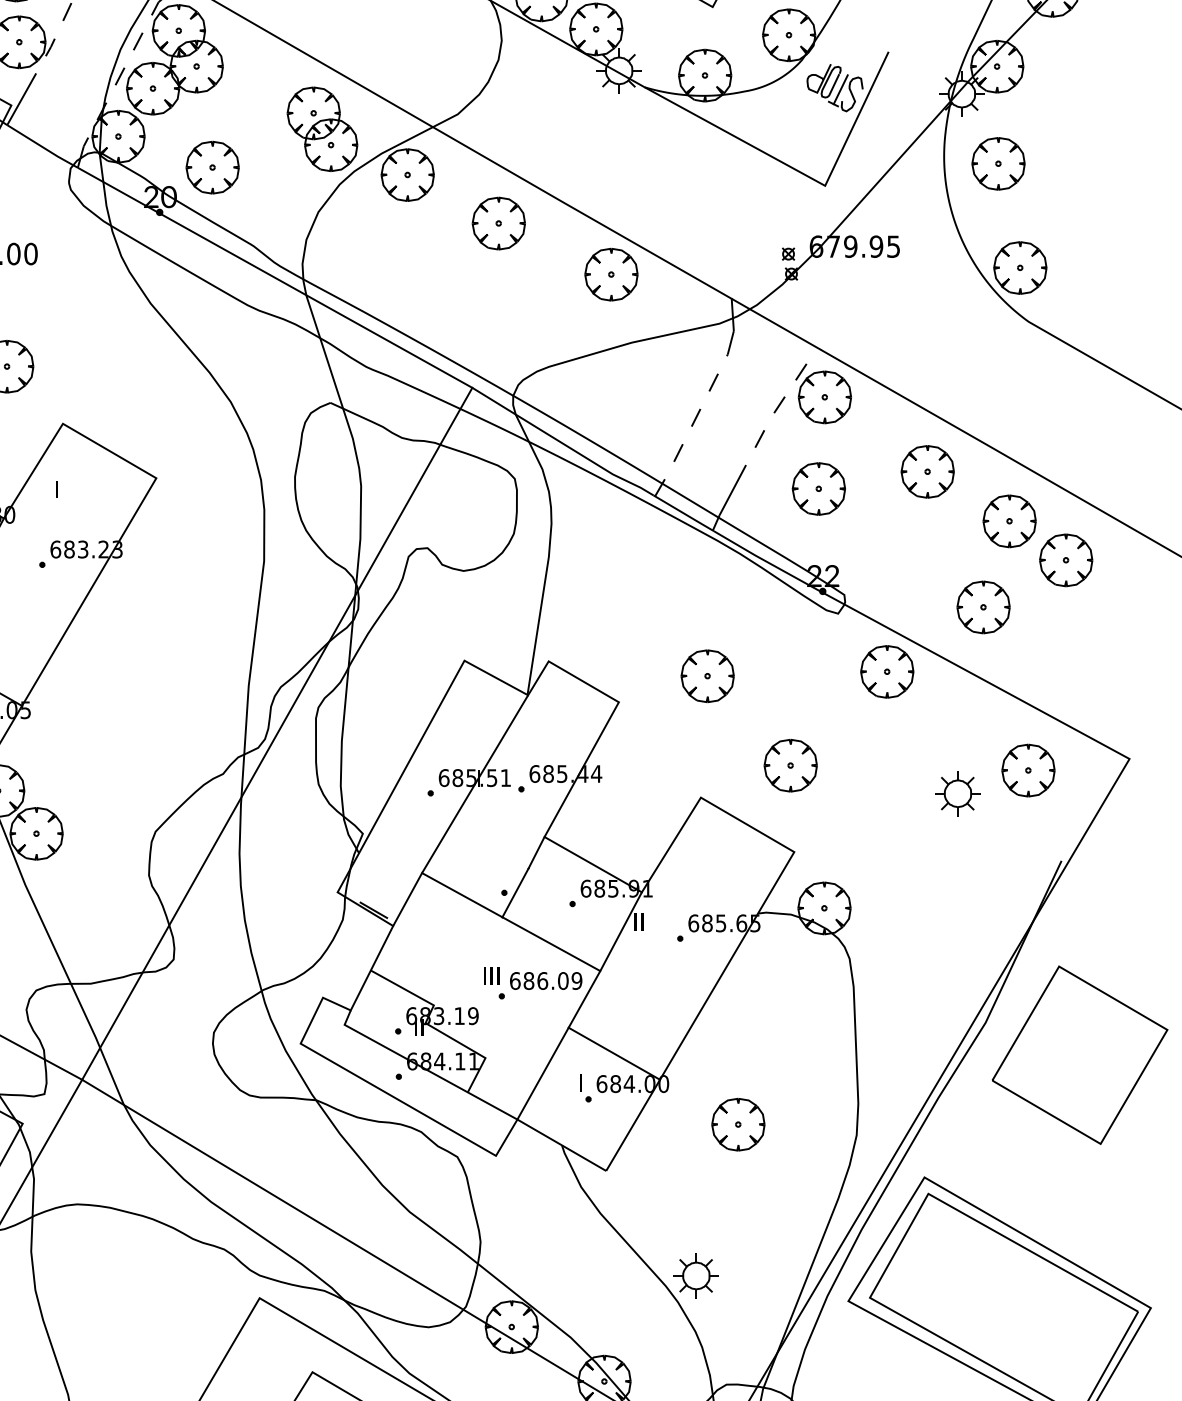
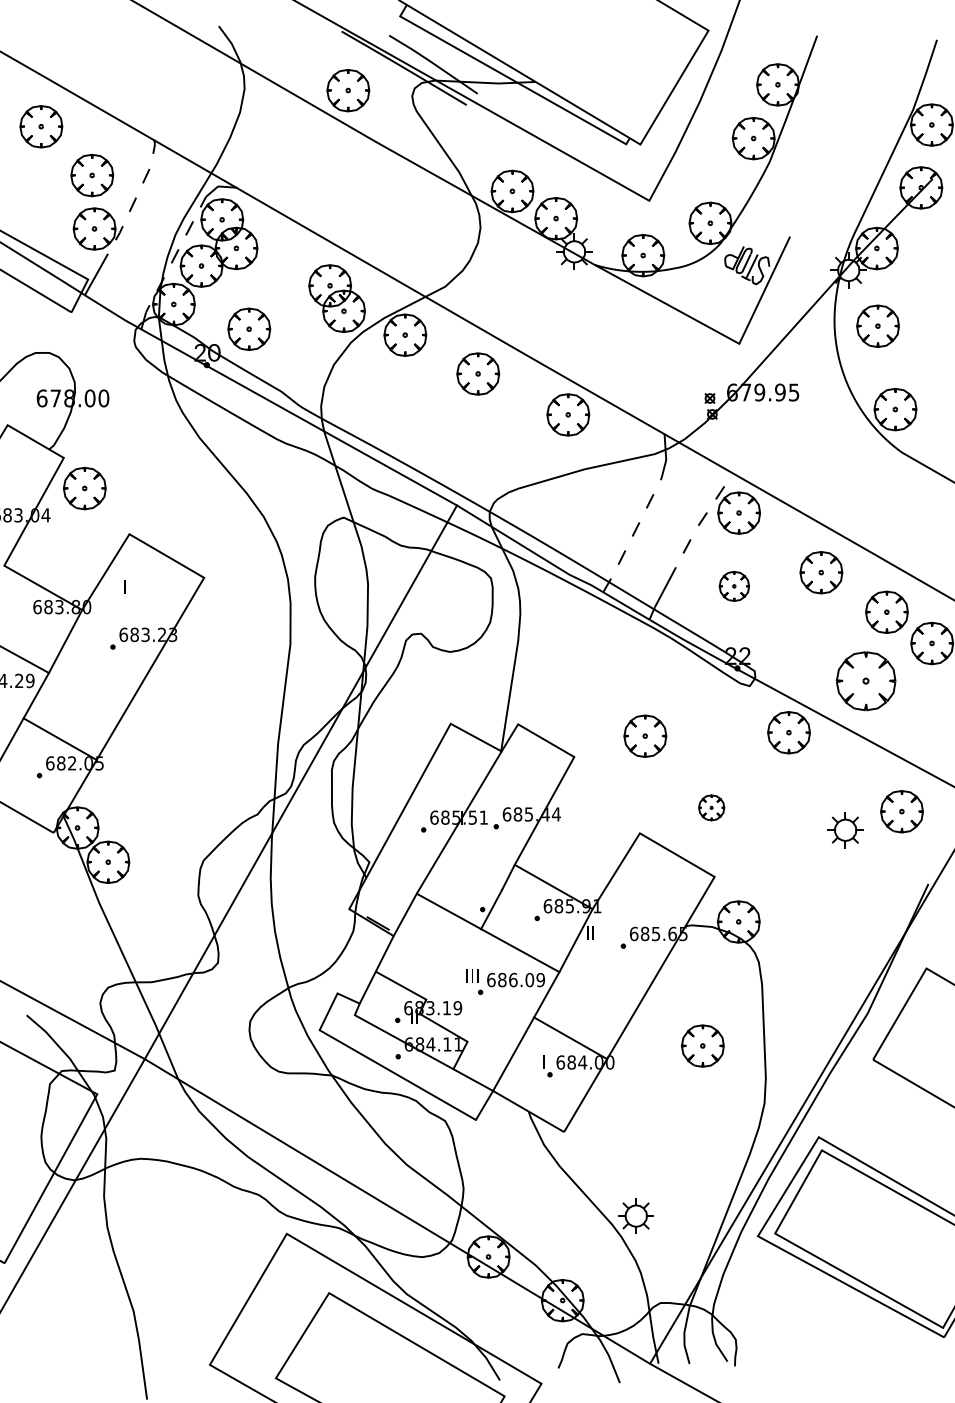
part: (819, 489) -> (734, 586), size x0.7
part: (982, 606) -> (865, 680), size x1.4
part: (790, 765) -> (711, 807), size x0.6
part: (737, 1124) -> (702, 1045), moved

